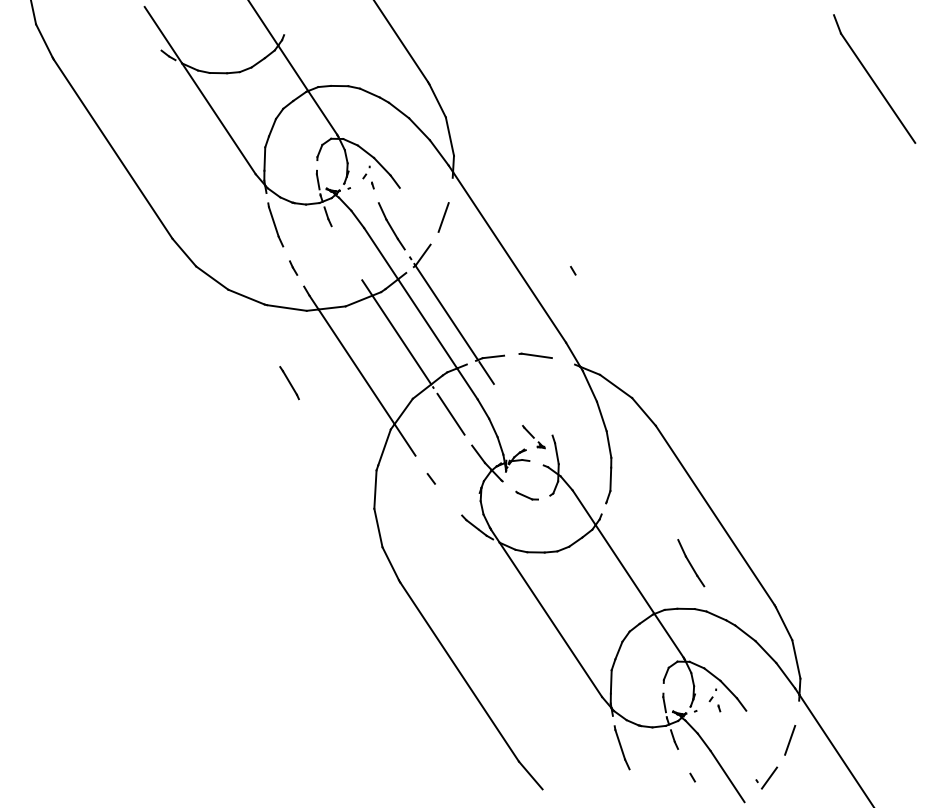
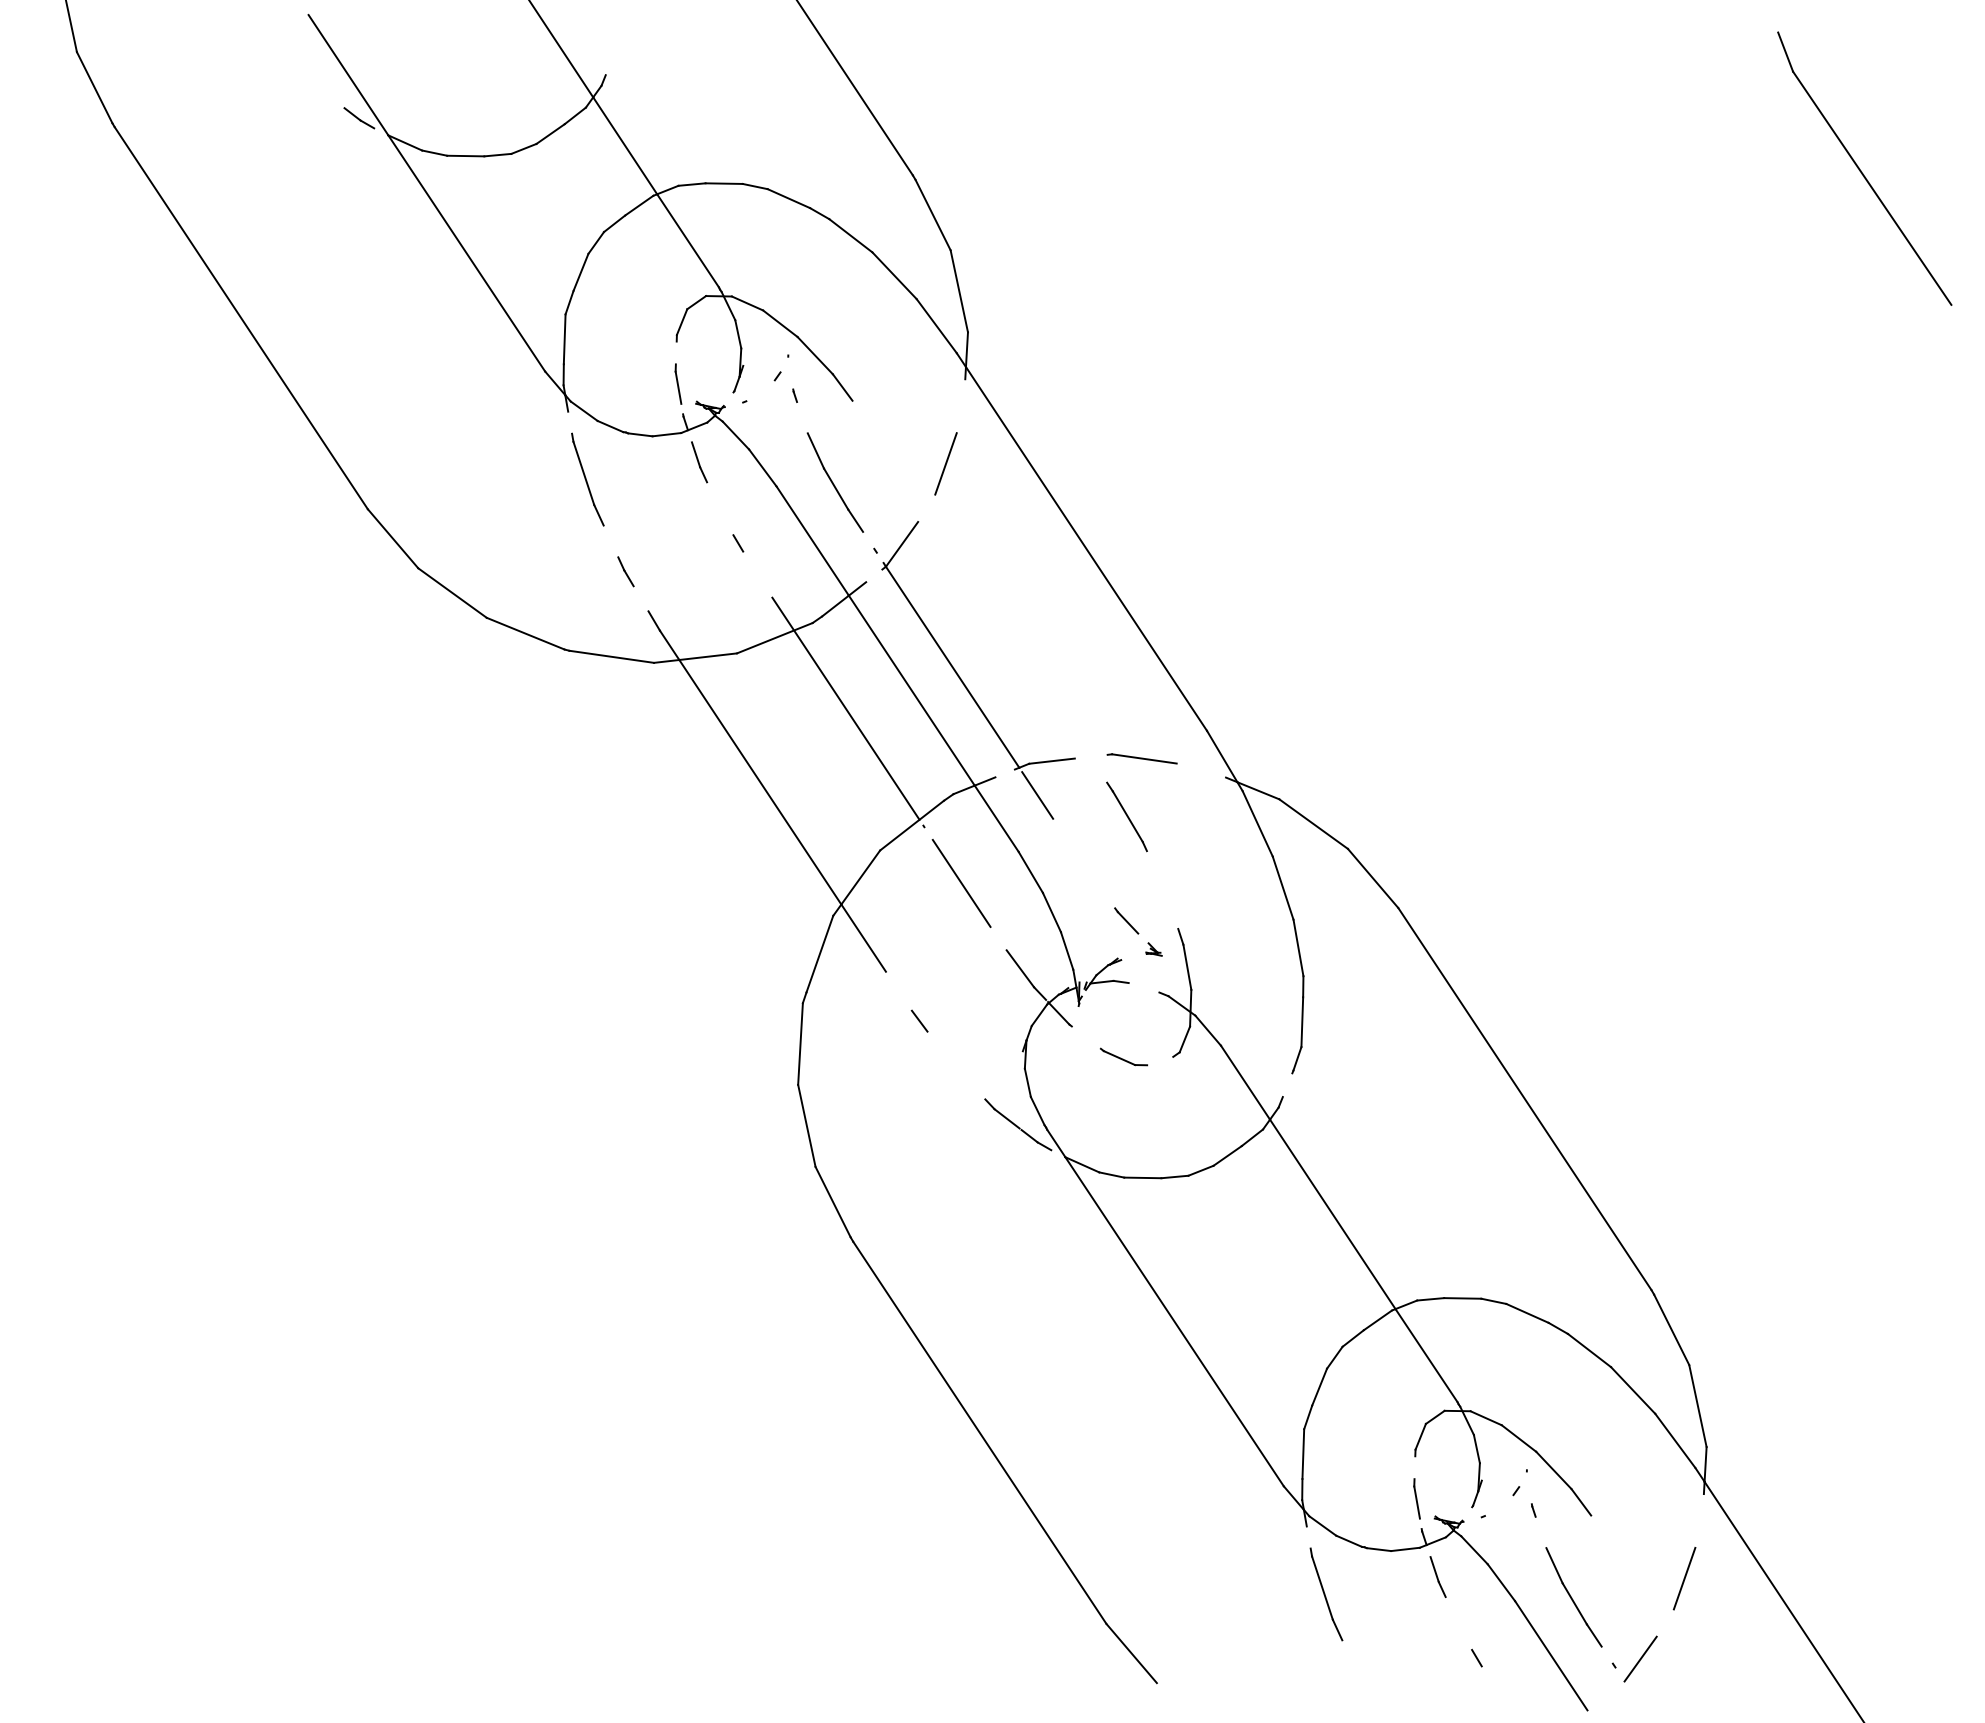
line: (573, 270) -> (738, 542), moved
line: (289, 383) -> (1126, 817), moved
part: (691, 563) -> (1574, 1598), moved

